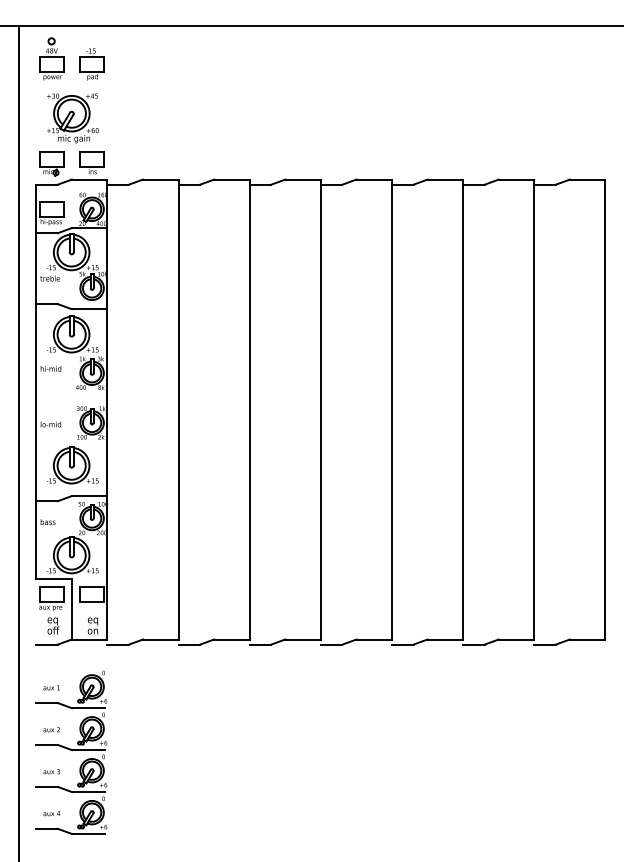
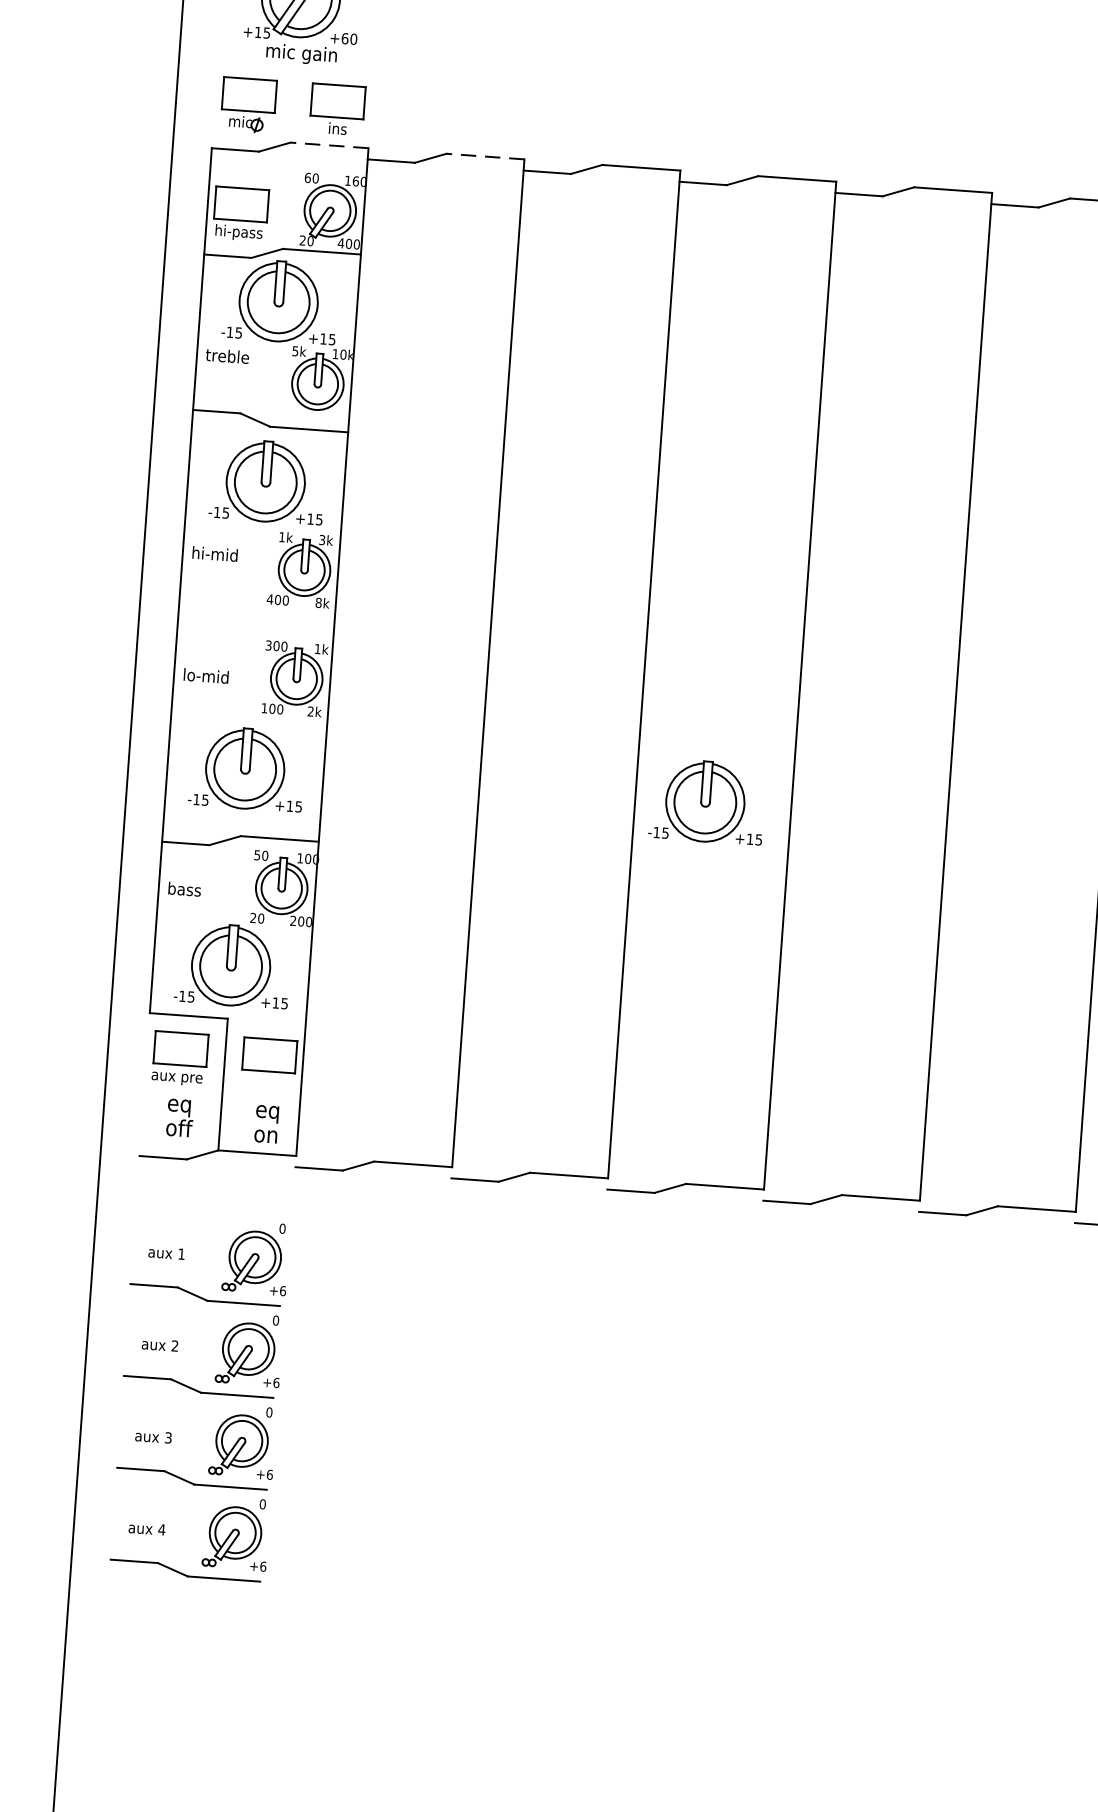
line: (89, 179) -> (329, 145), solid -> dashed
line: (160, 179) -> (484, 156), solid -> dashed
part: (282, 465) -> (707, 802), added

